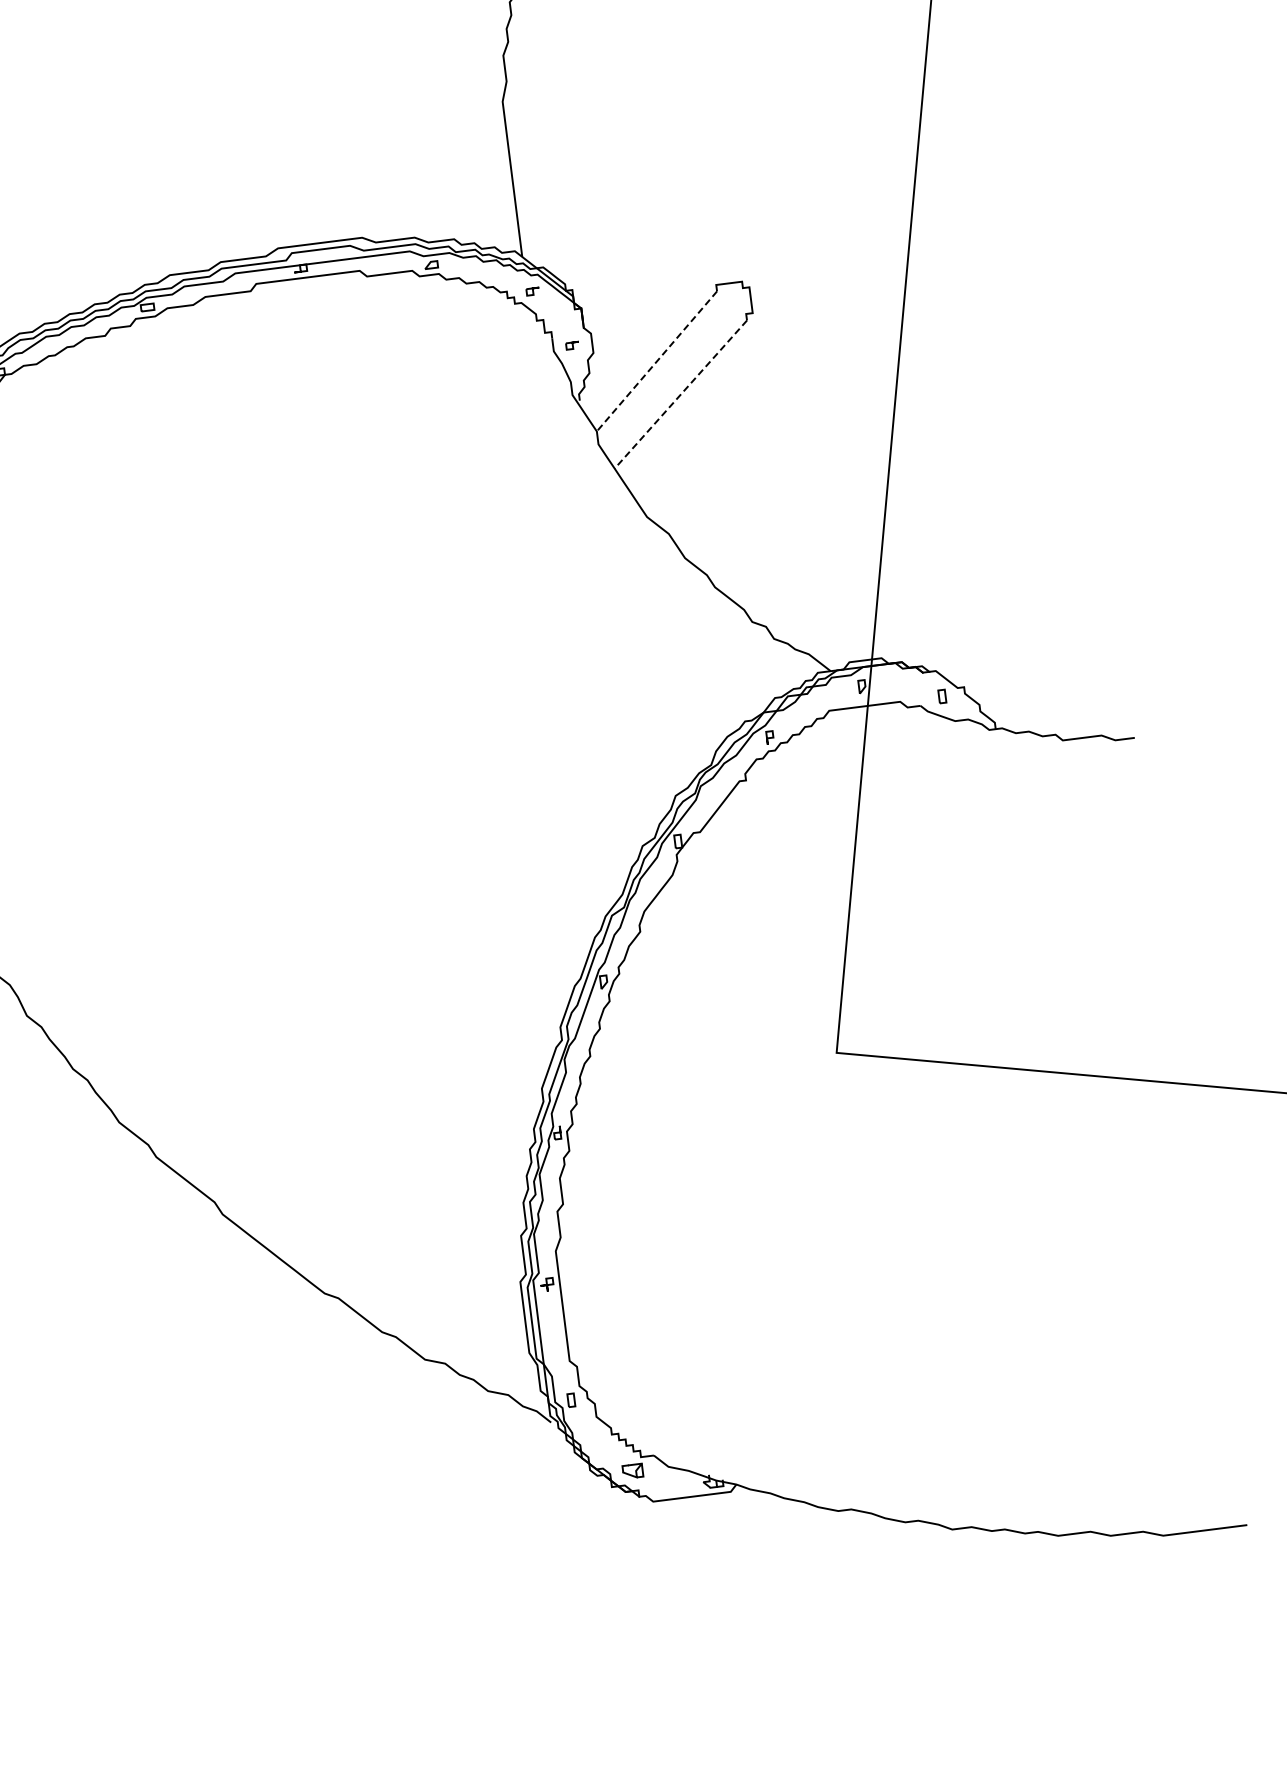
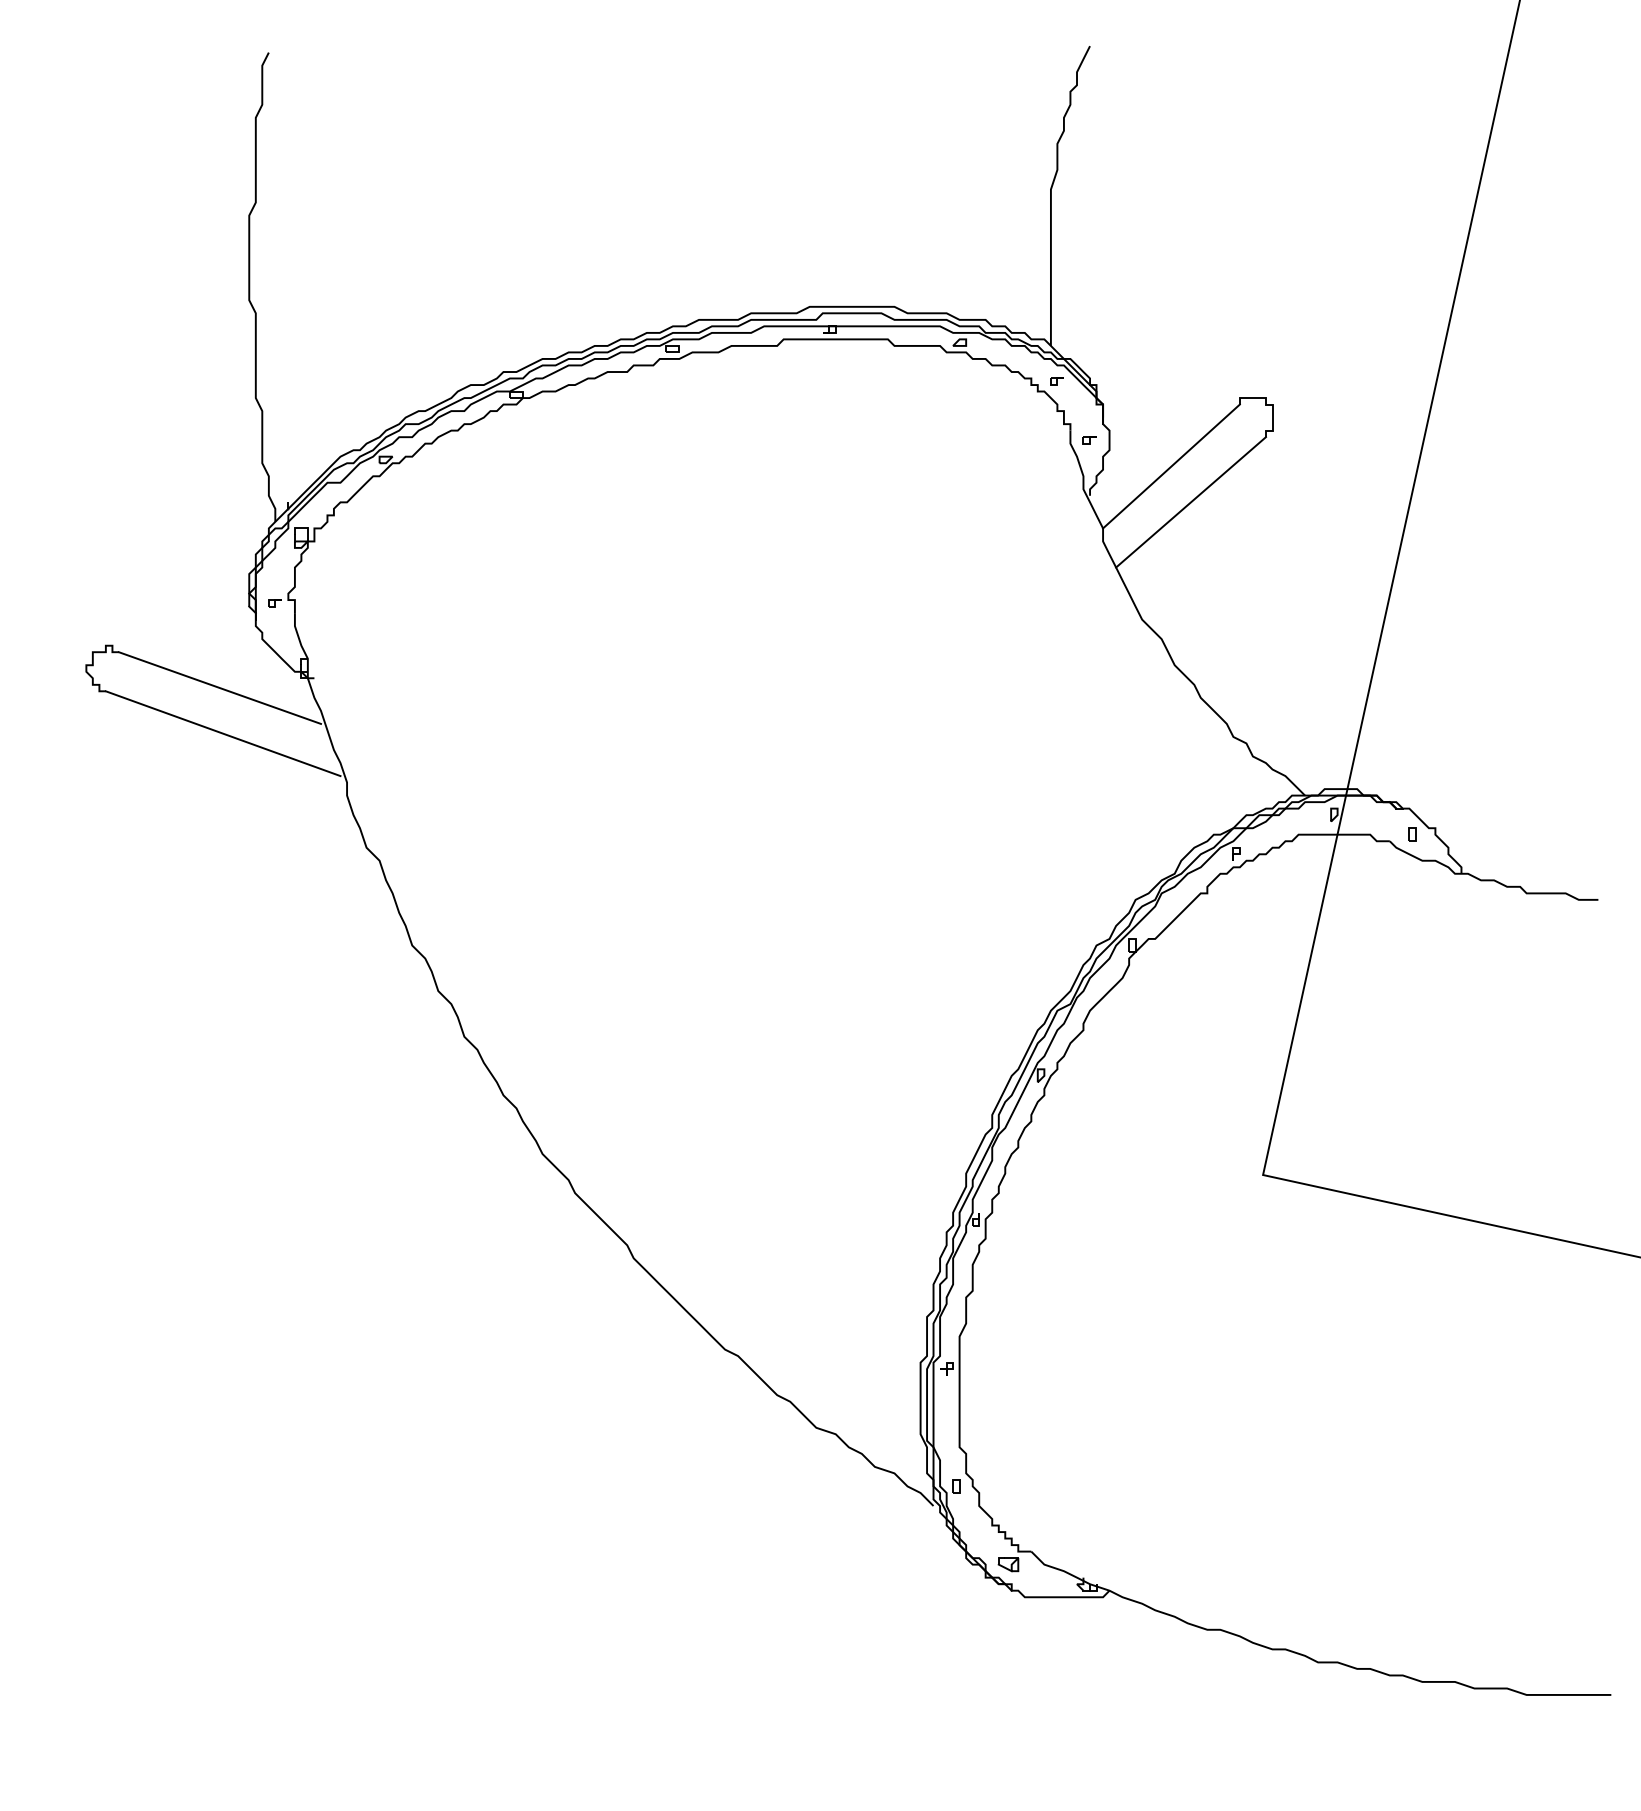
line: (656, 361) -> (1171, 466), dashed -> solid
line: (680, 394) -> (1190, 502), dashed -> solid

